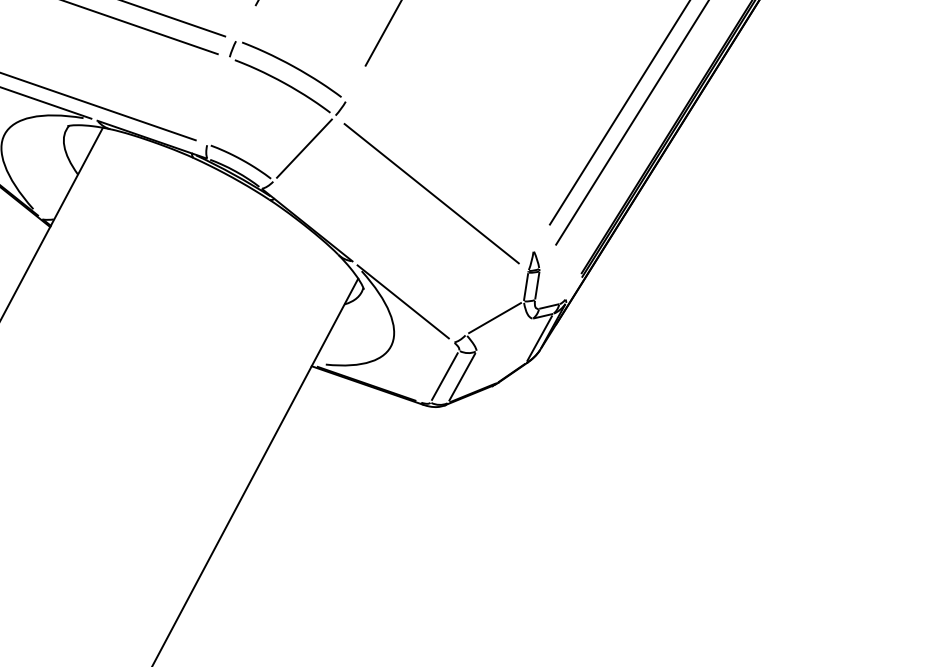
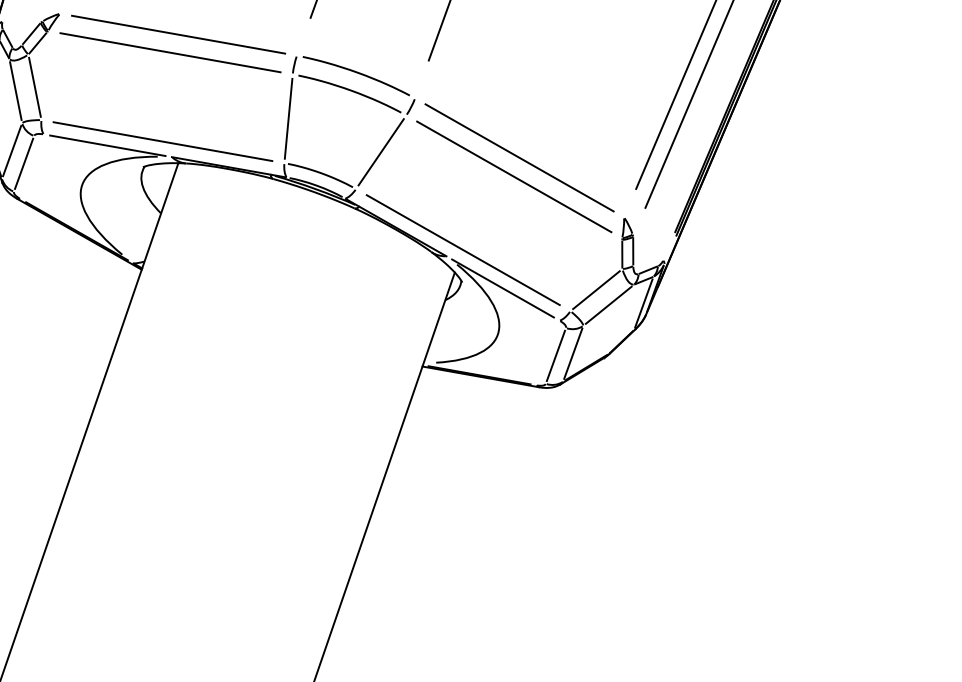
line: (218, 100) -> (288, 118), added
line: (439, 175) -> (519, 157), added
line: (369, 258) -> (462, 250), added
line: (504, 334) -> (608, 304), added

